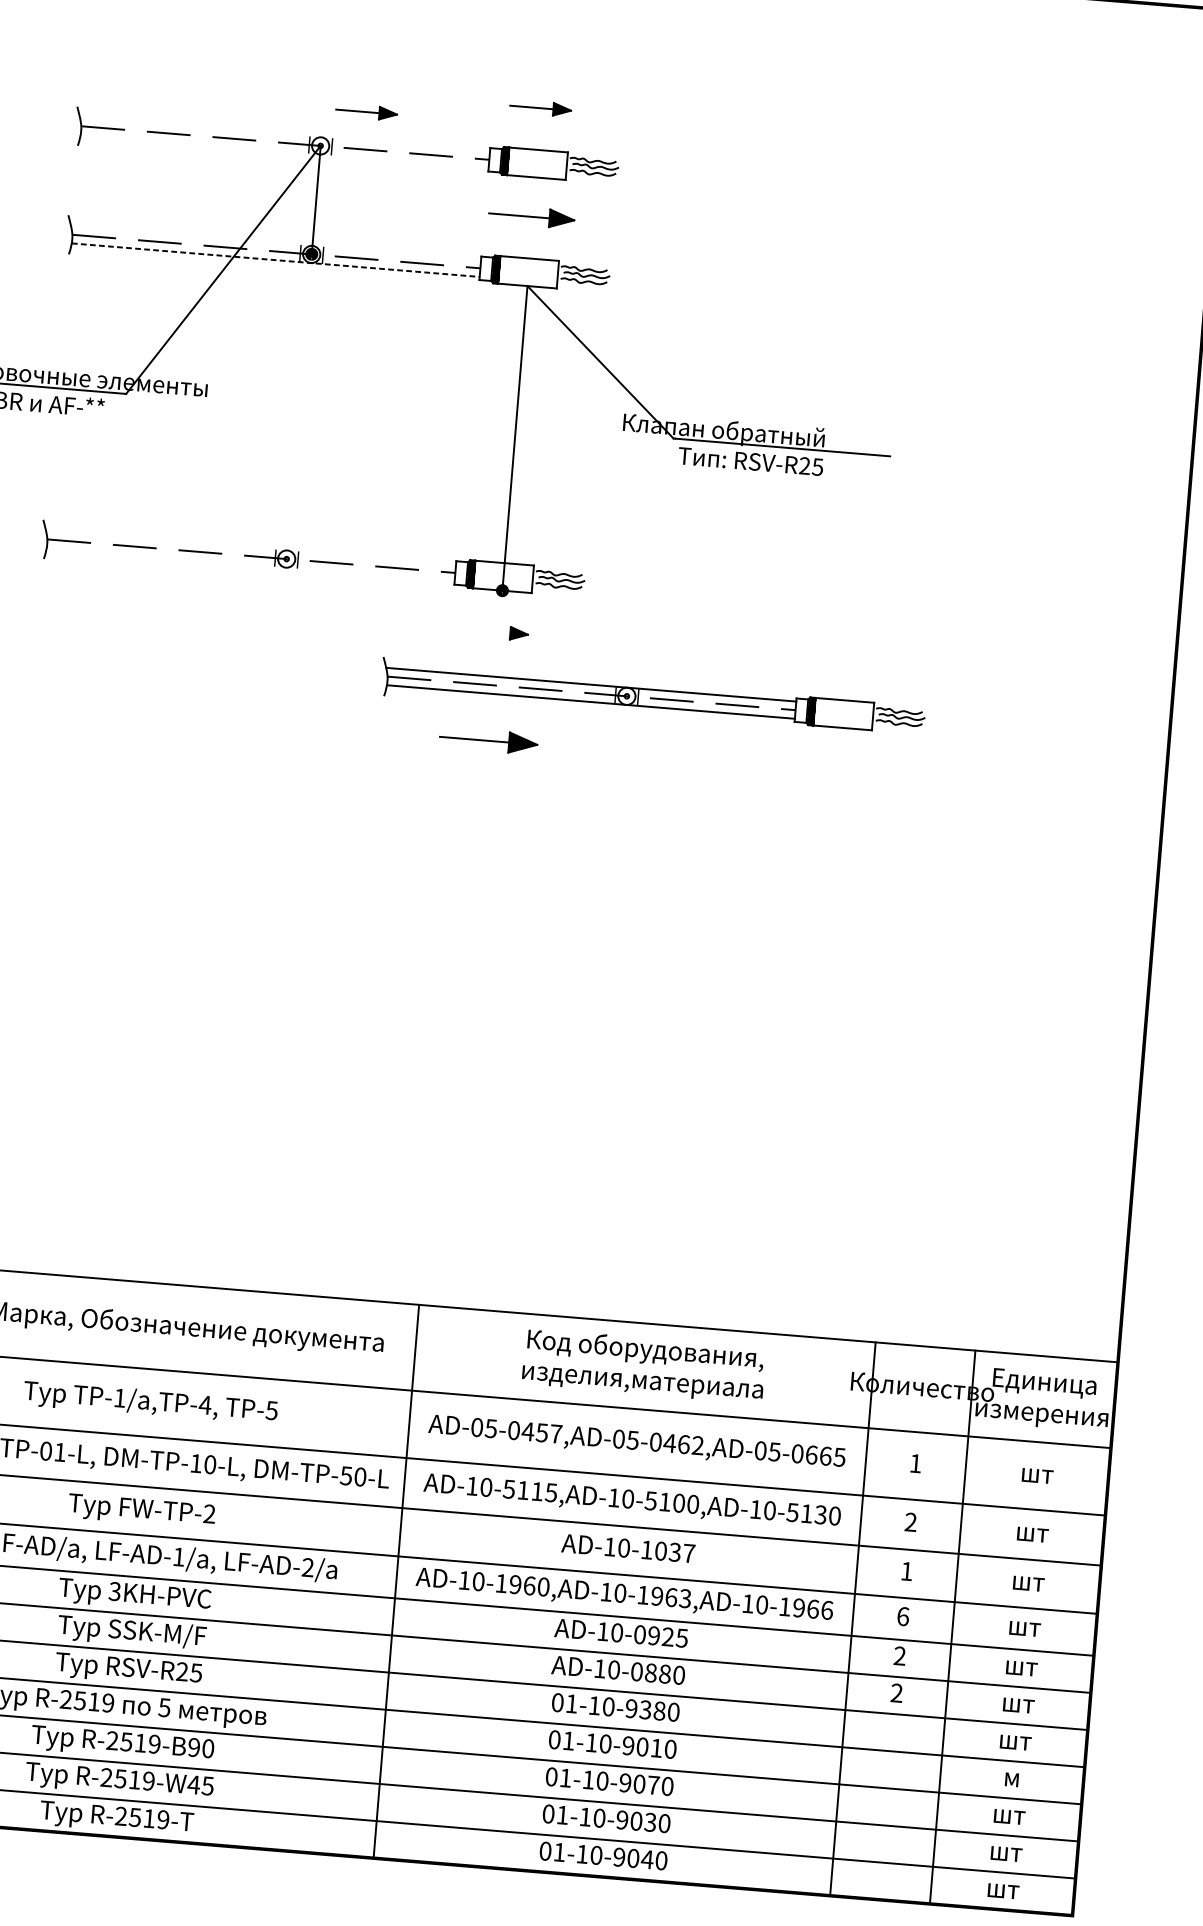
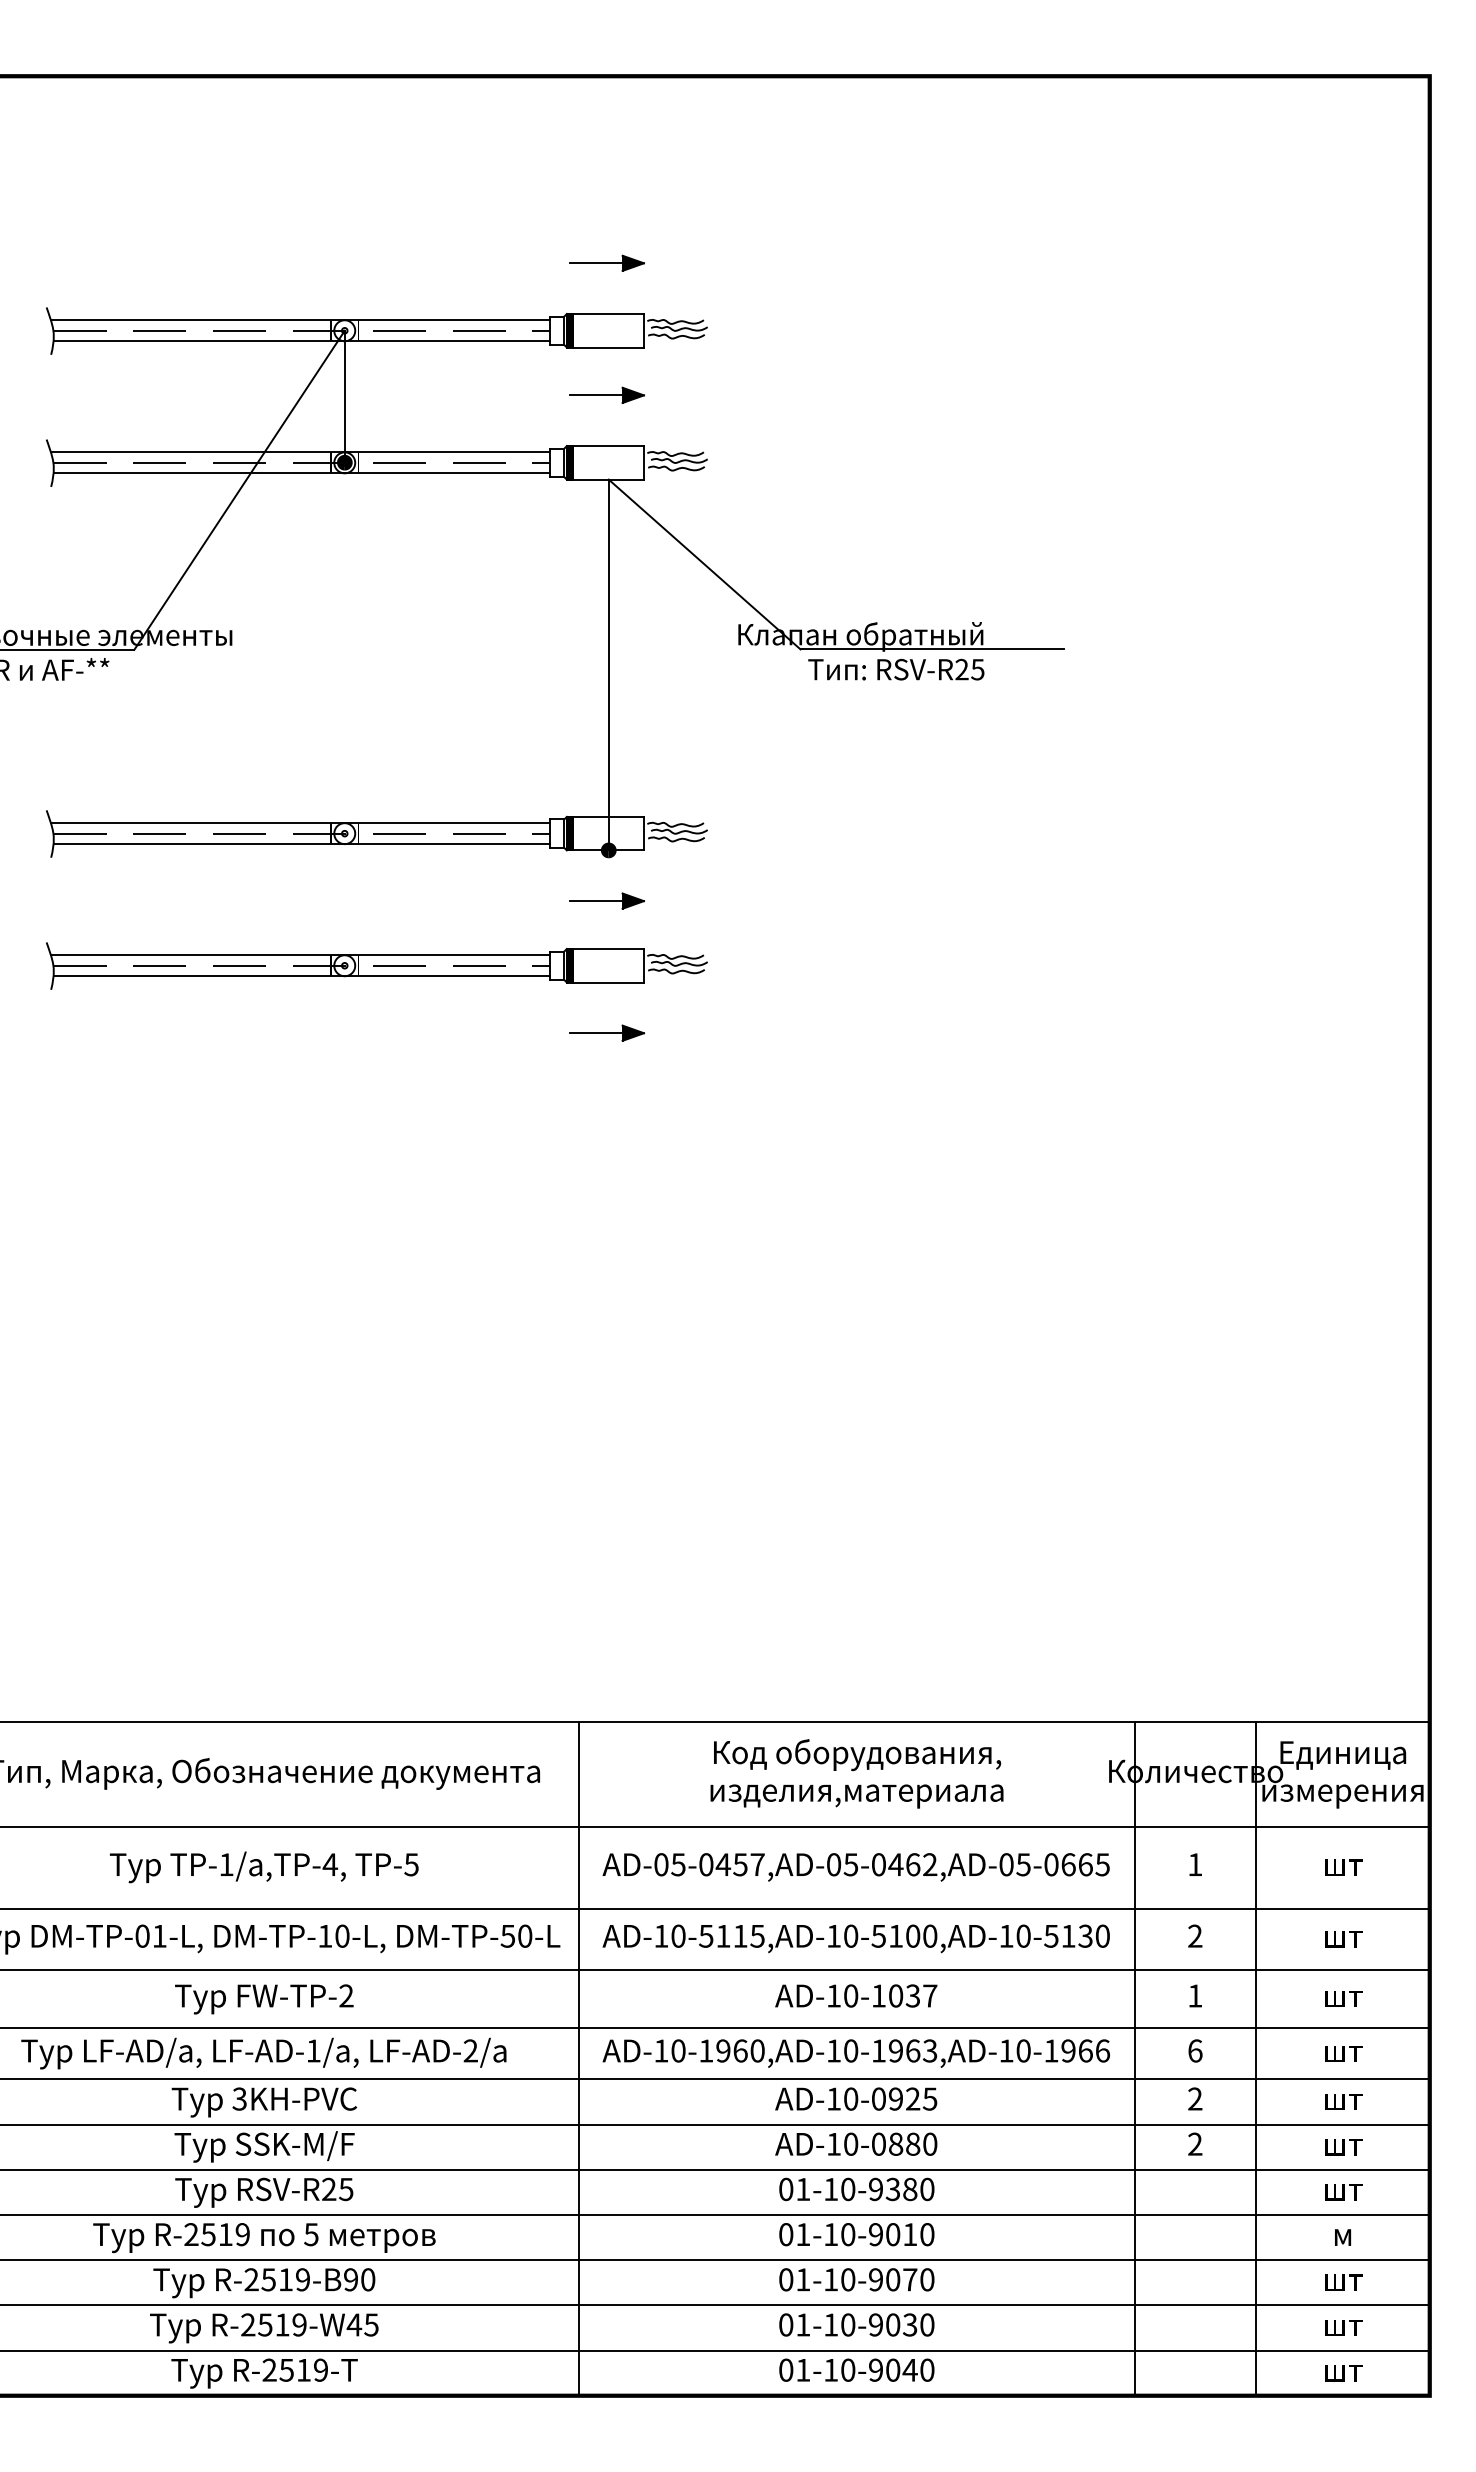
part: (366, 111) -> (396, 284), removed
line: (284, 134) -> (300, 320), added
line: (284, 151) -> (301, 341), added
part: (531, 215) -> (606, 394), size x0.71
line: (276, 242) -> (300, 452), added
line: (276, 260) -> (302, 473), dashed -> solid
line: (251, 547) -> (300, 823), added
line: (250, 565) -> (301, 844), added
line: (488, 631) -> (595, 901), added
part: (653, 698) -> (376, 965), moved
part: (488, 740) -> (606, 1032), size x0.62

